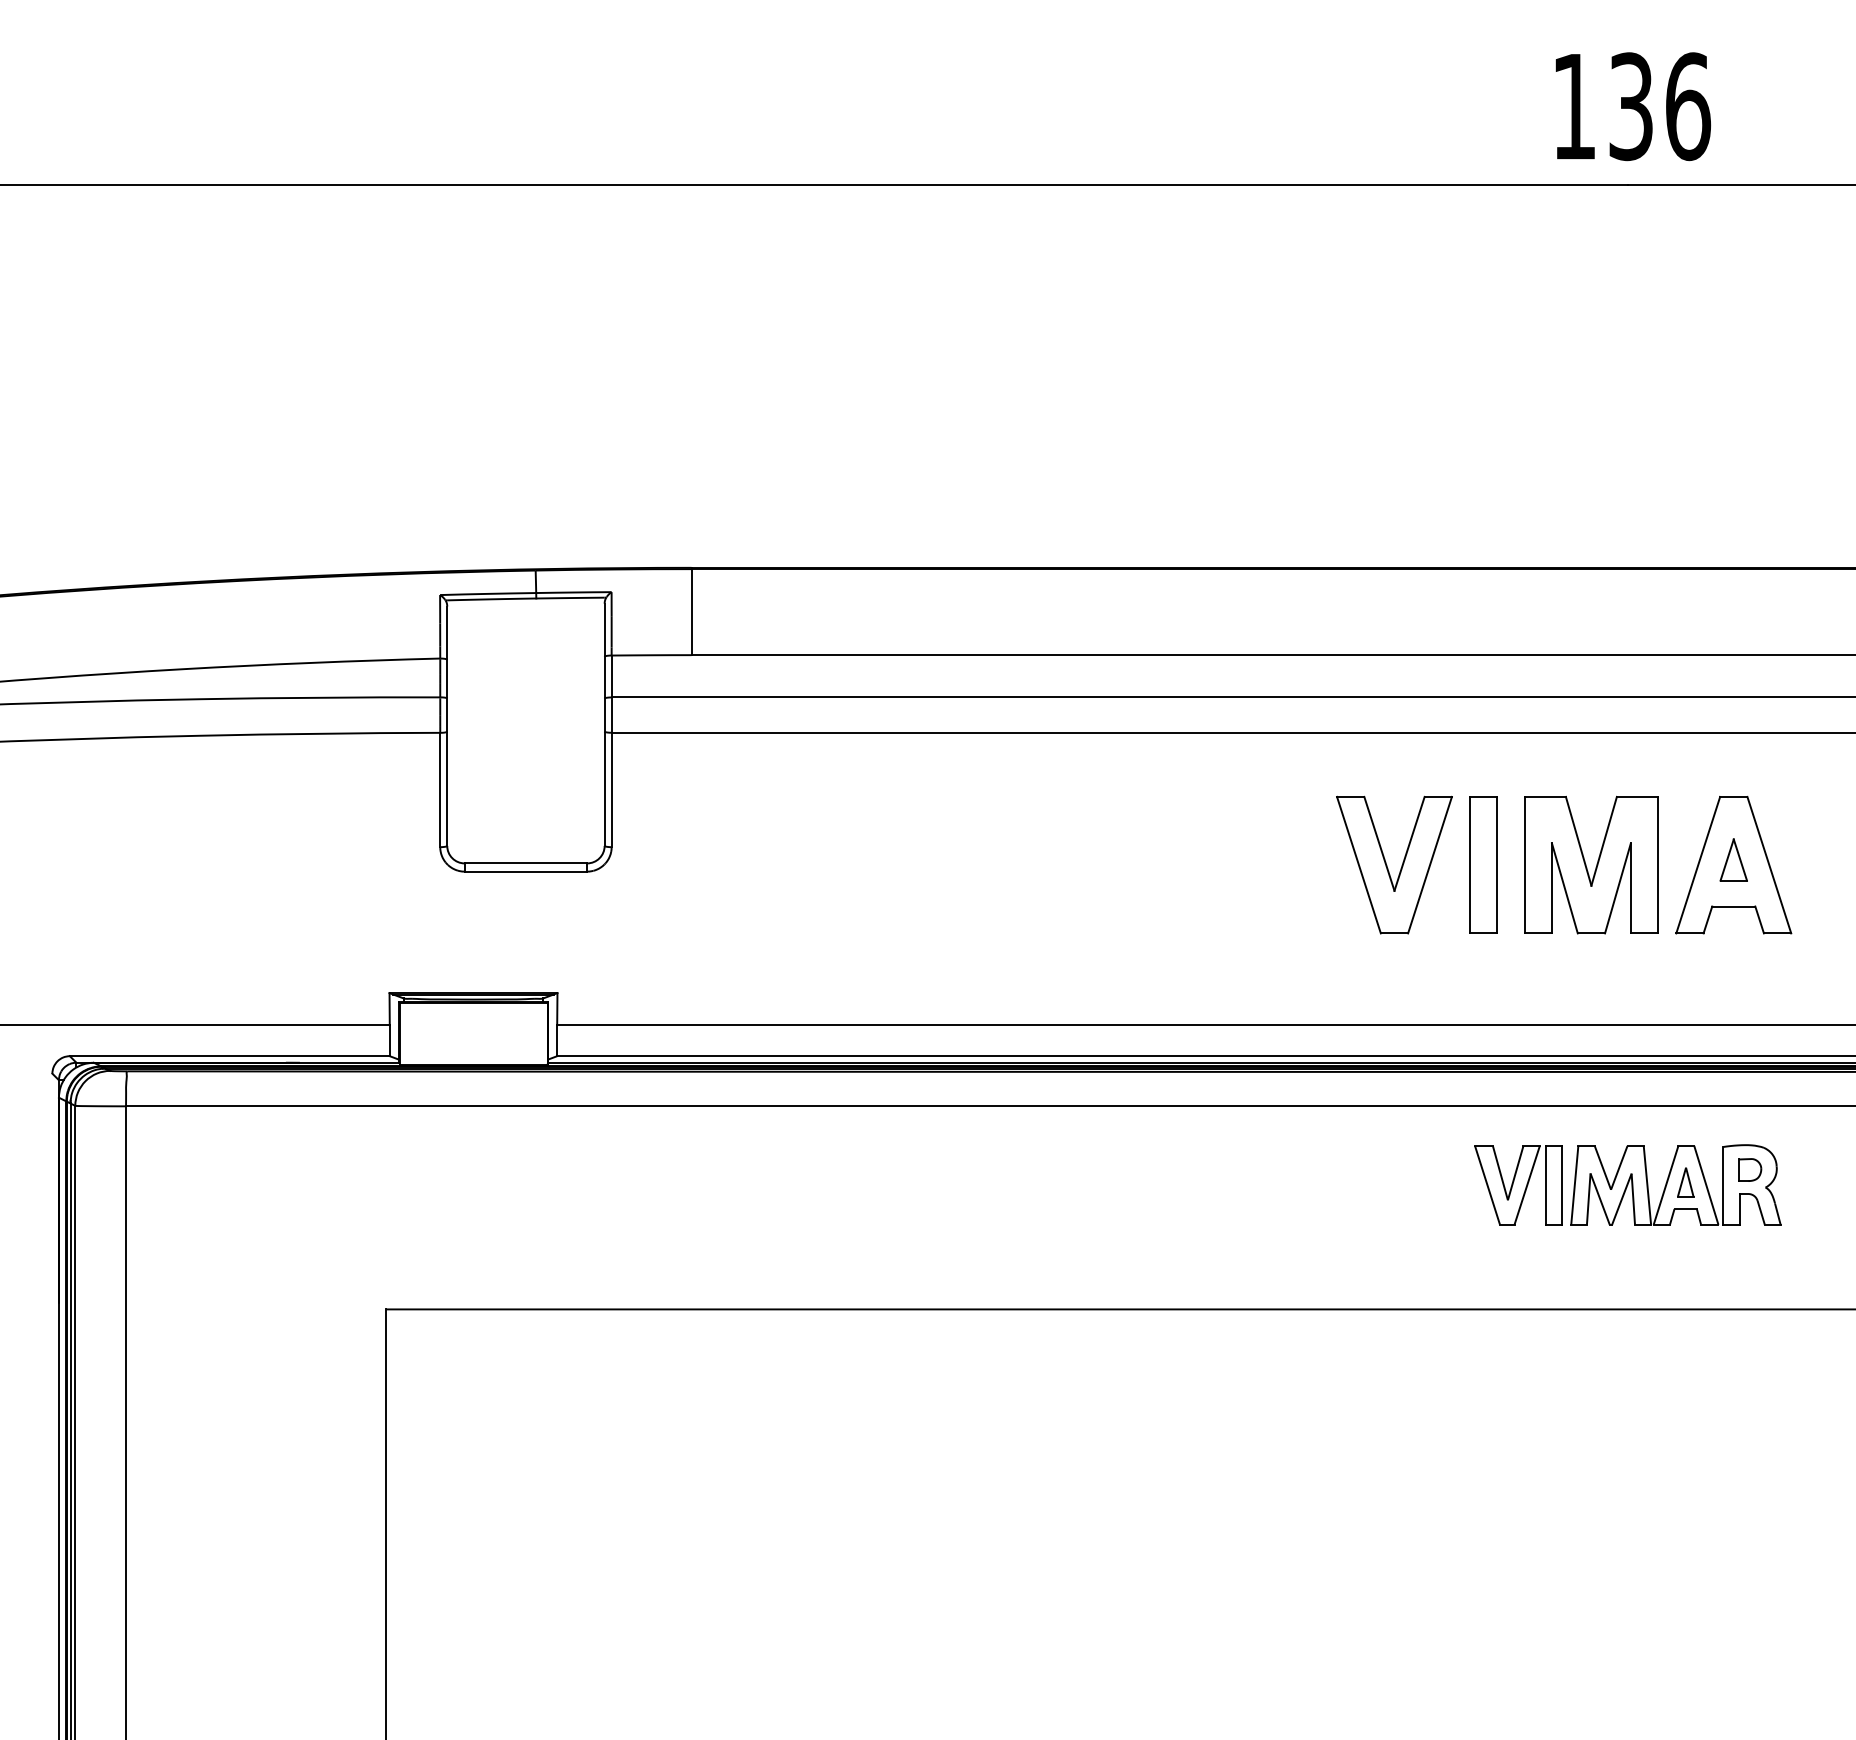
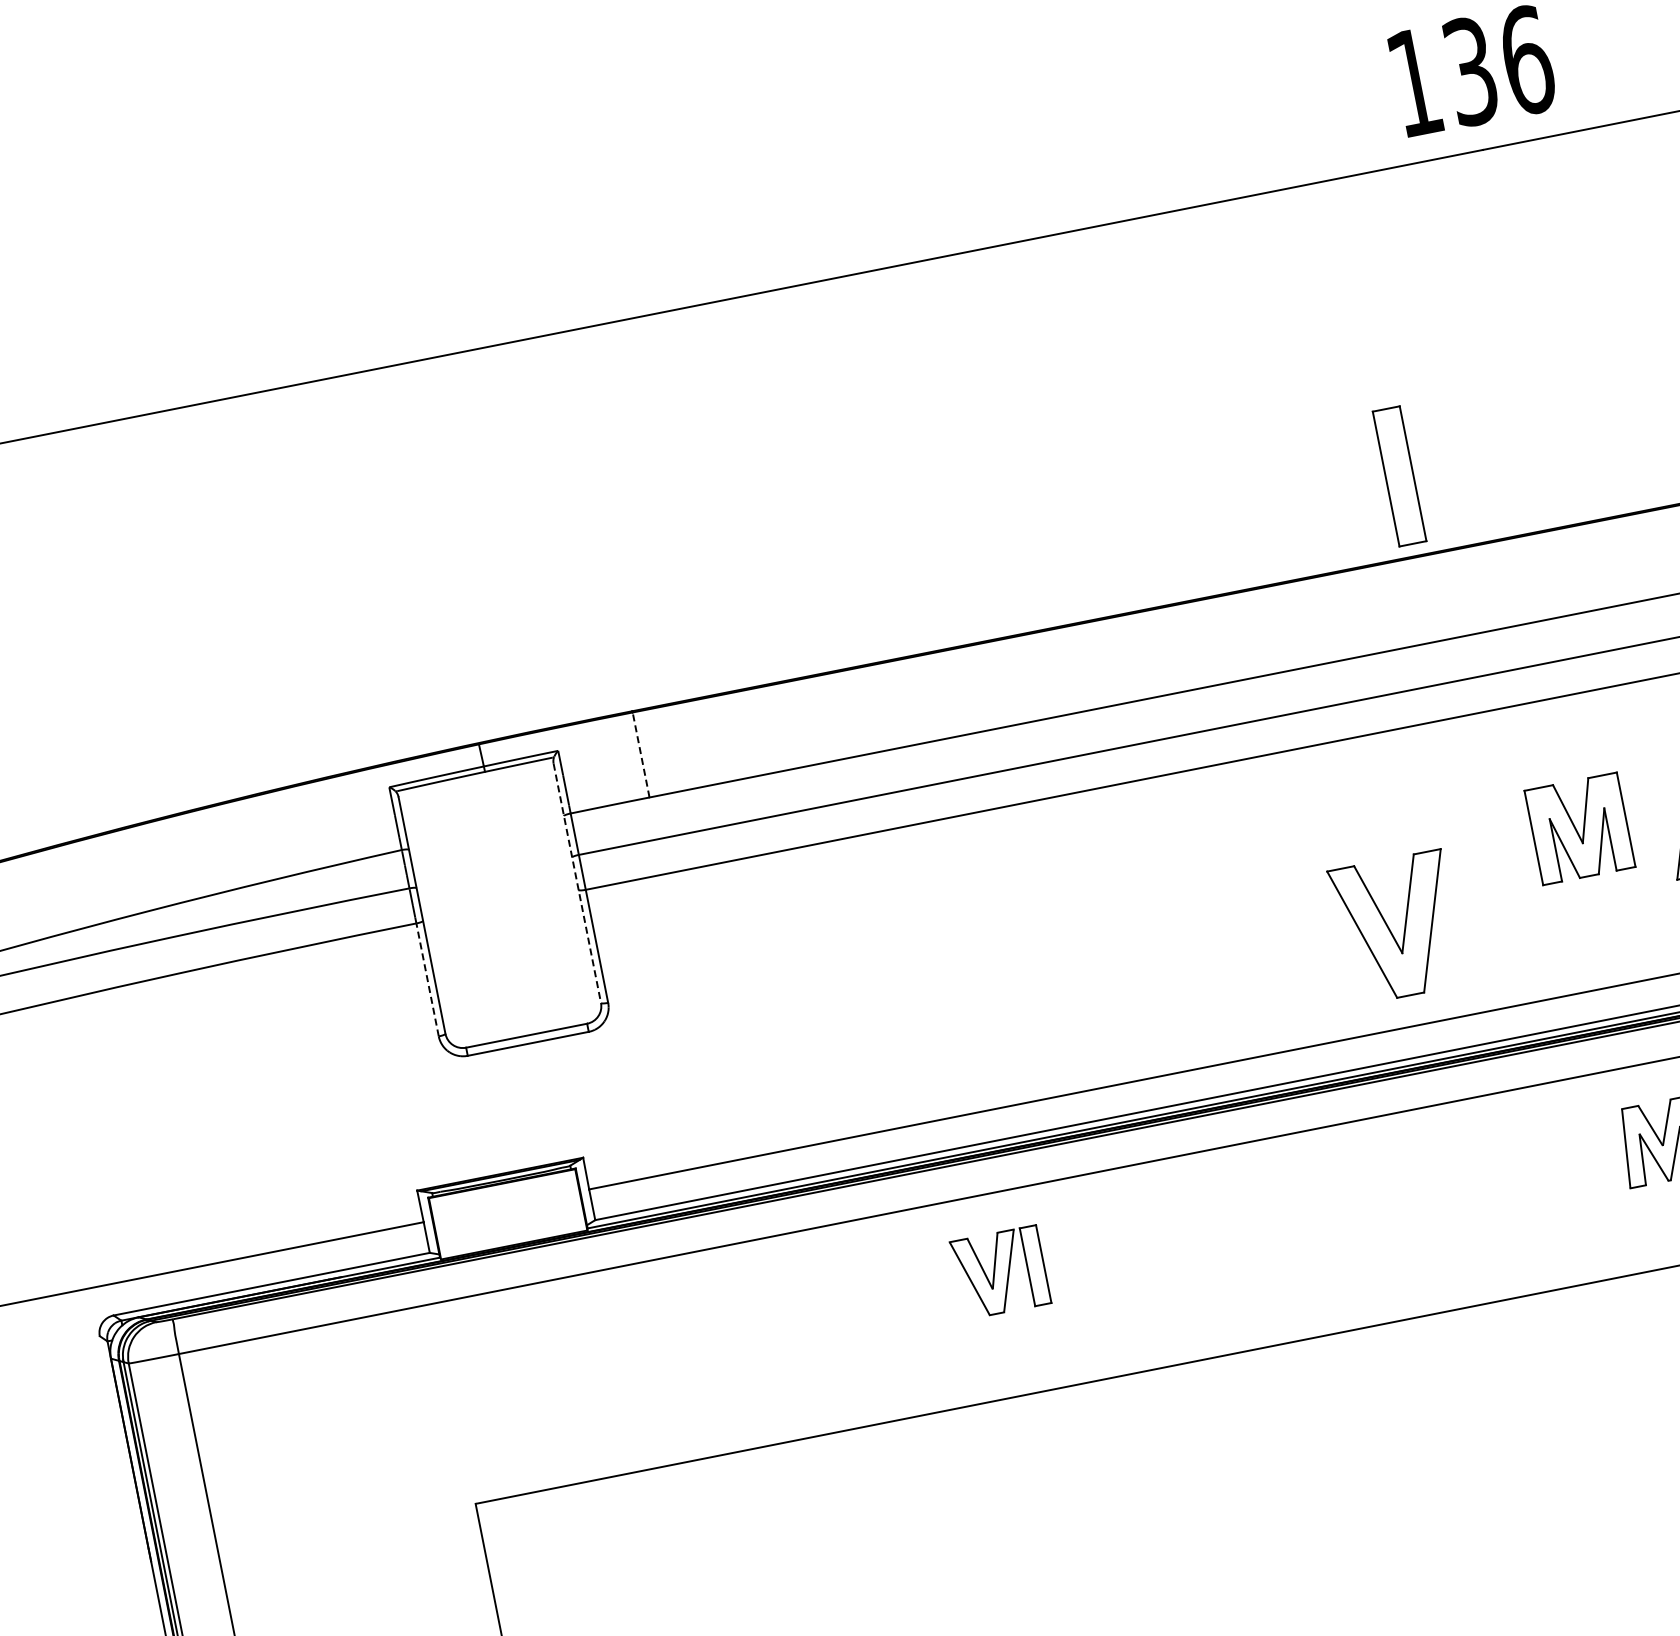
line: (691, 611) -> (640, 754), solid -> dashed
line: (604, 725) -> (577, 884), solid -> dashed
line: (440, 789) -> (427, 979), solid -> dashed
part: (1483, 864) -> (1399, 475), moved
part: (1591, 864) -> (1579, 828), size x0.7
part: (1387, 865) -> (1390, 929), moved
part: (1518, 1185) -> (1000, 1272), moved

